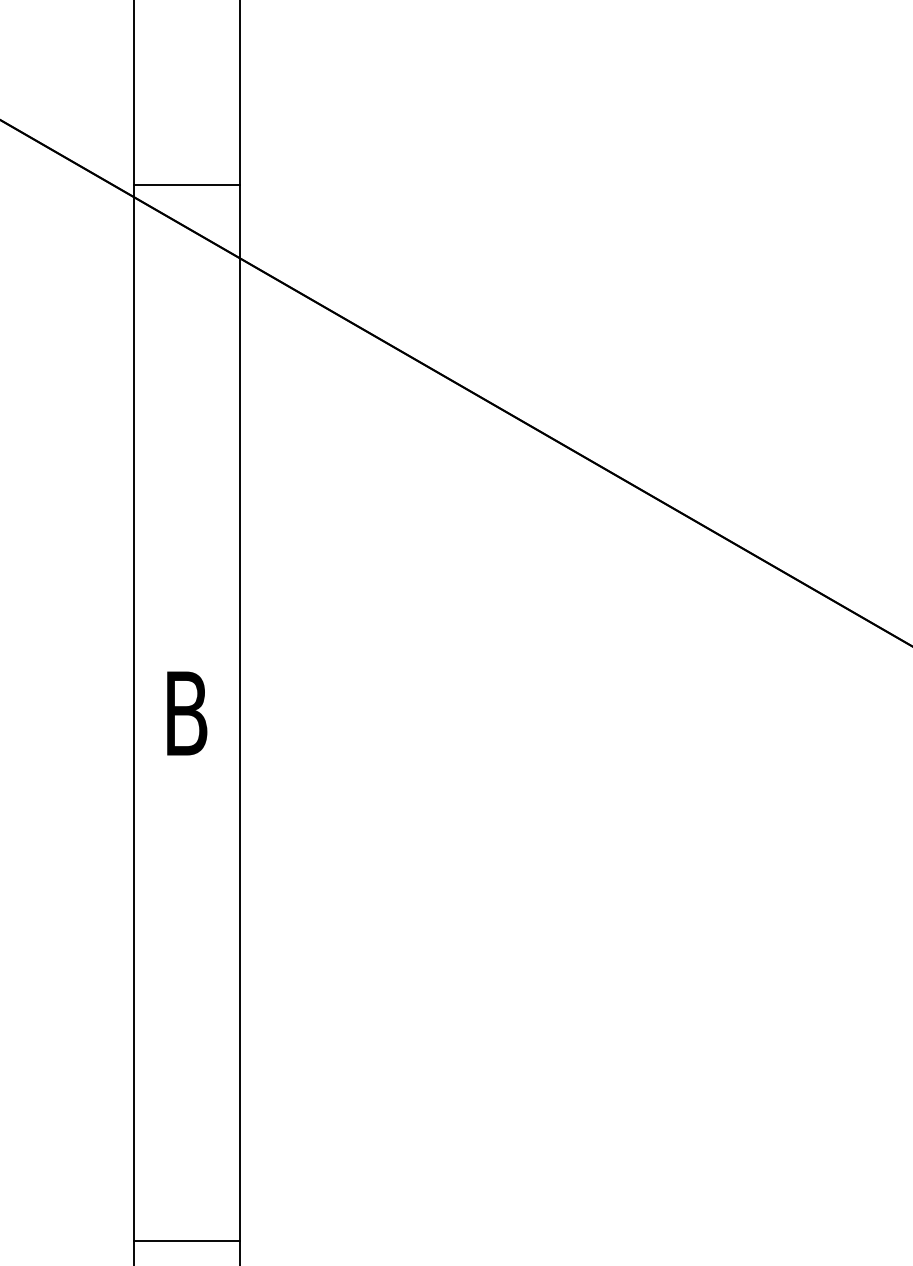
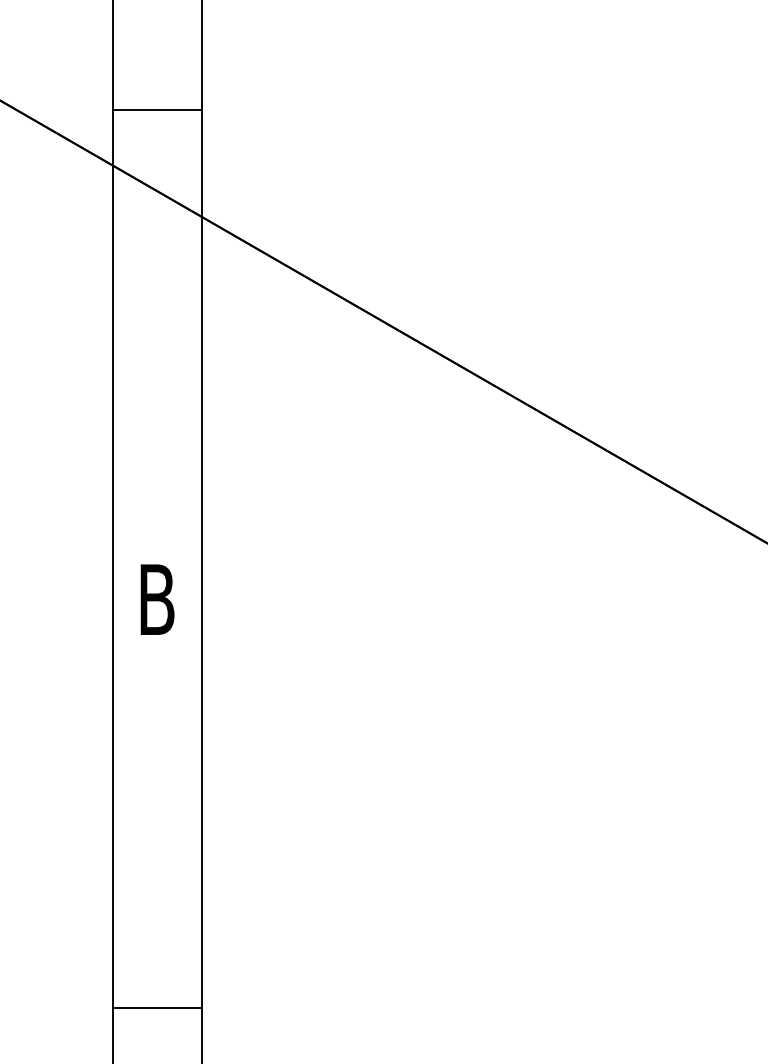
line: (185, 185) -> (156, 110), moved
line: (185, 1241) -> (156, 1008), moved

